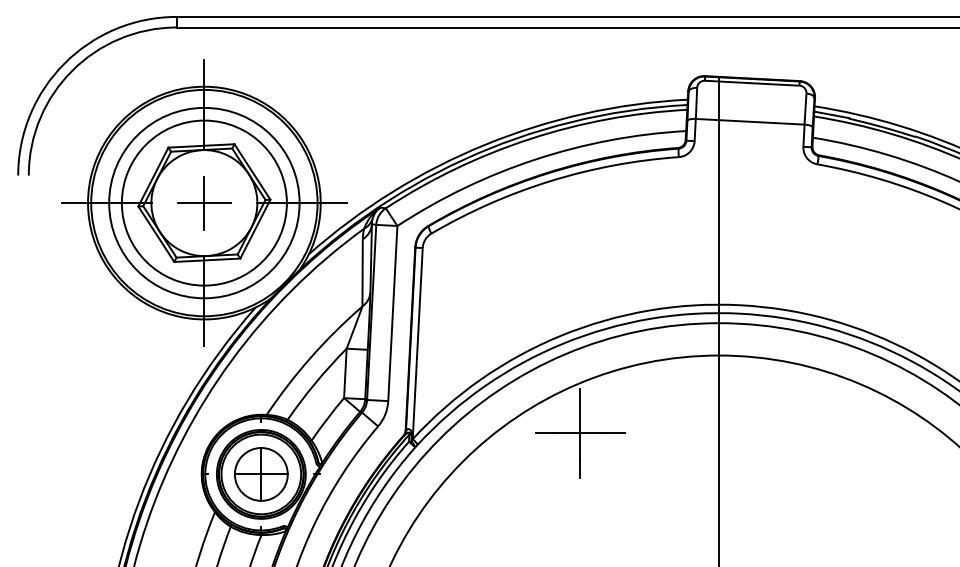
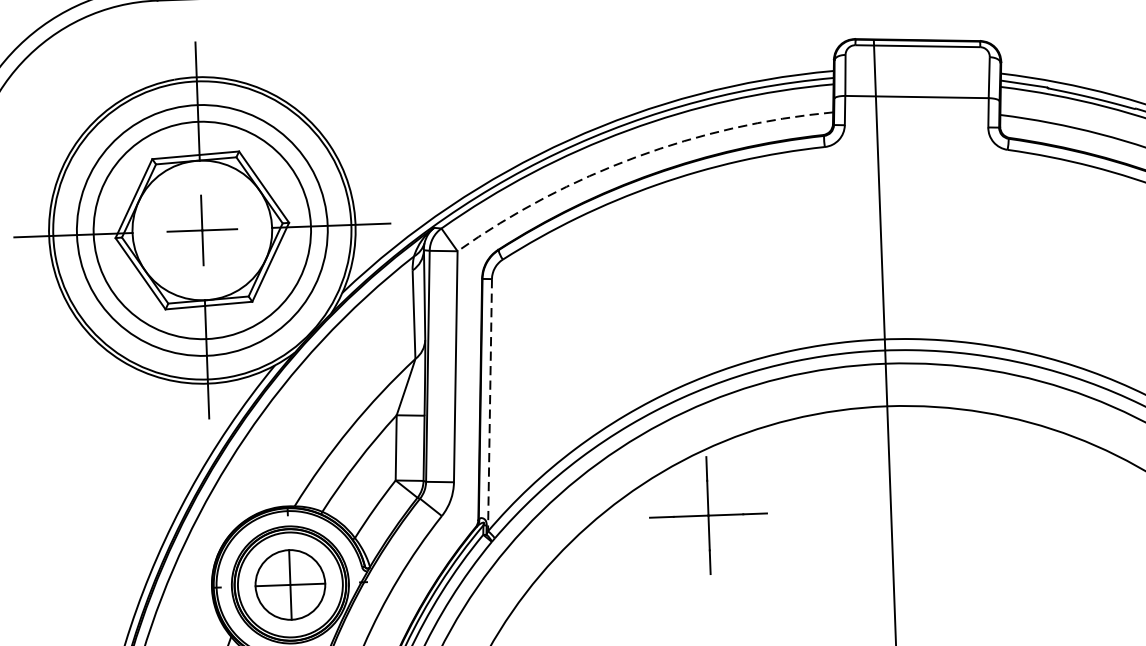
arc: (535, 159) -> (636, 157), solid -> dashed
line: (417, 343) -> (489, 405), solid -> dashed

